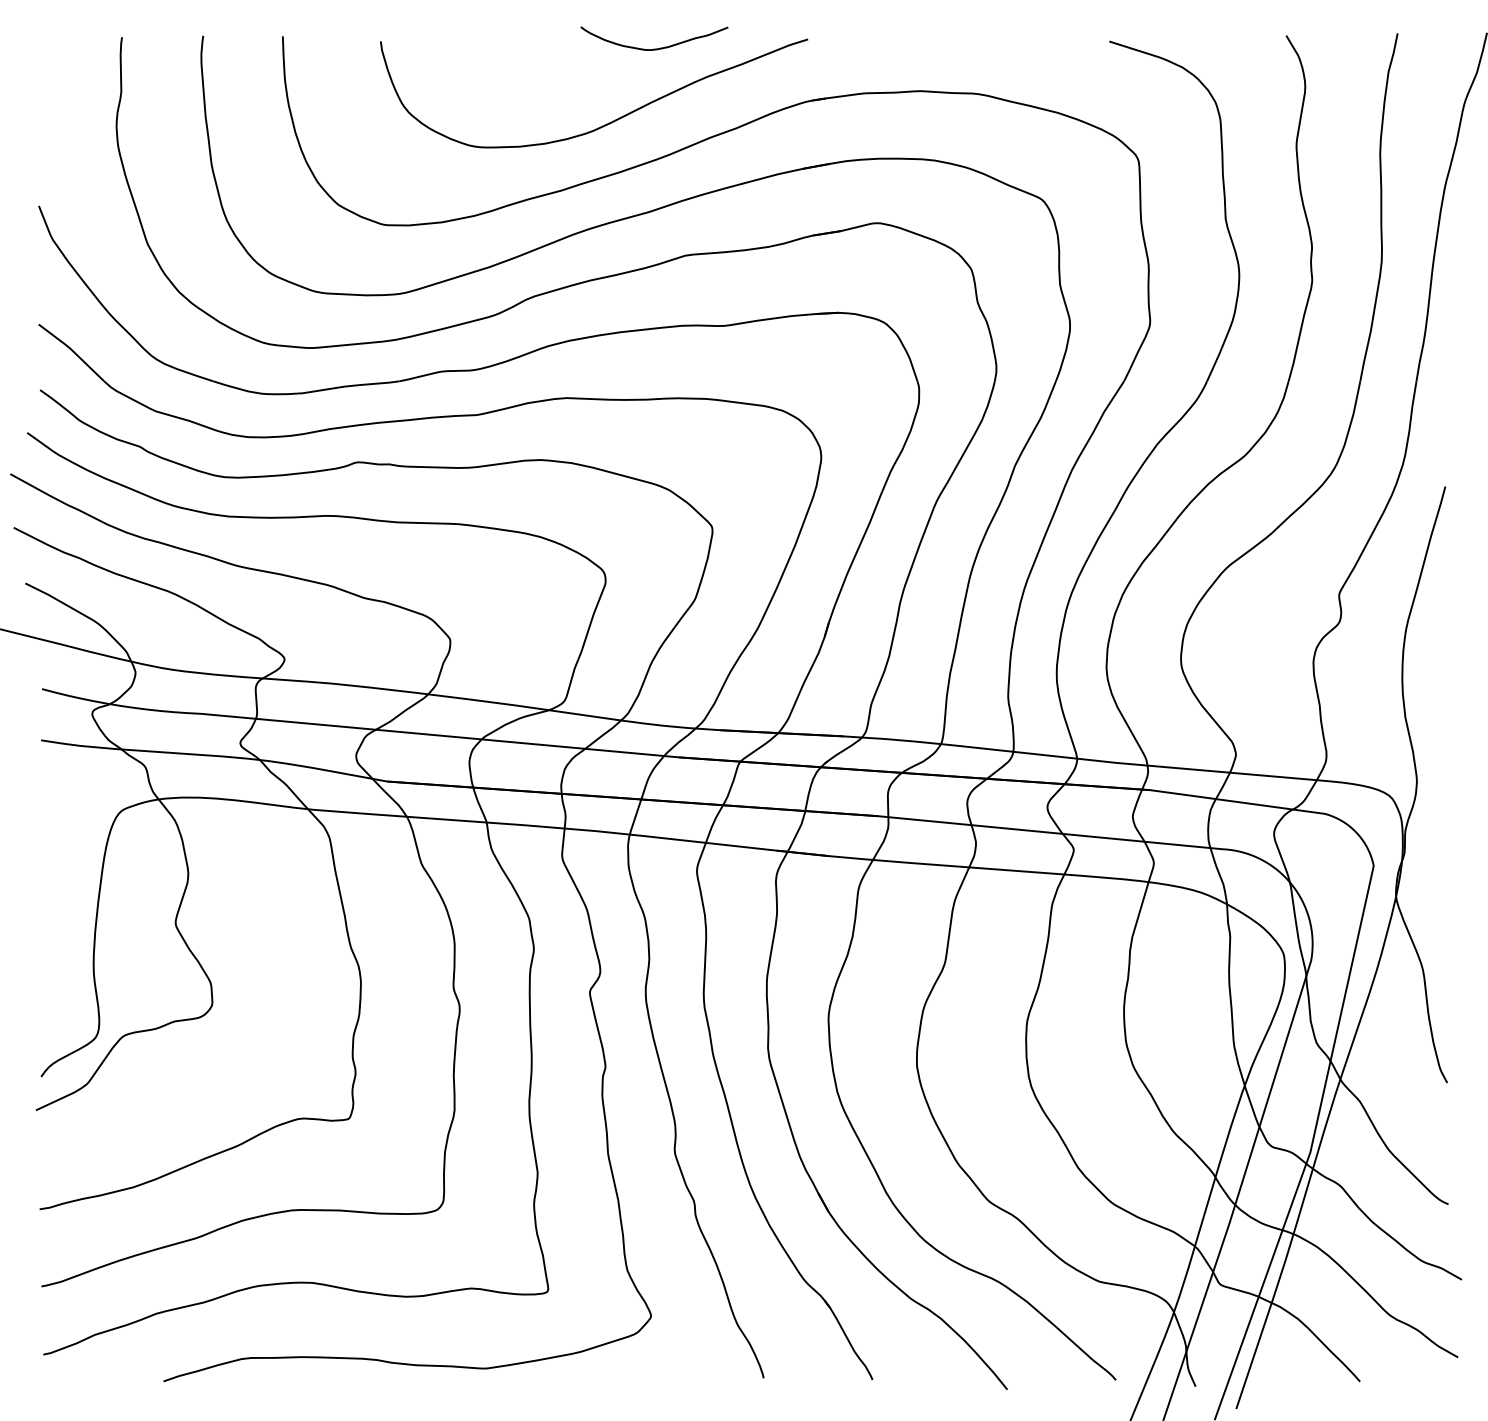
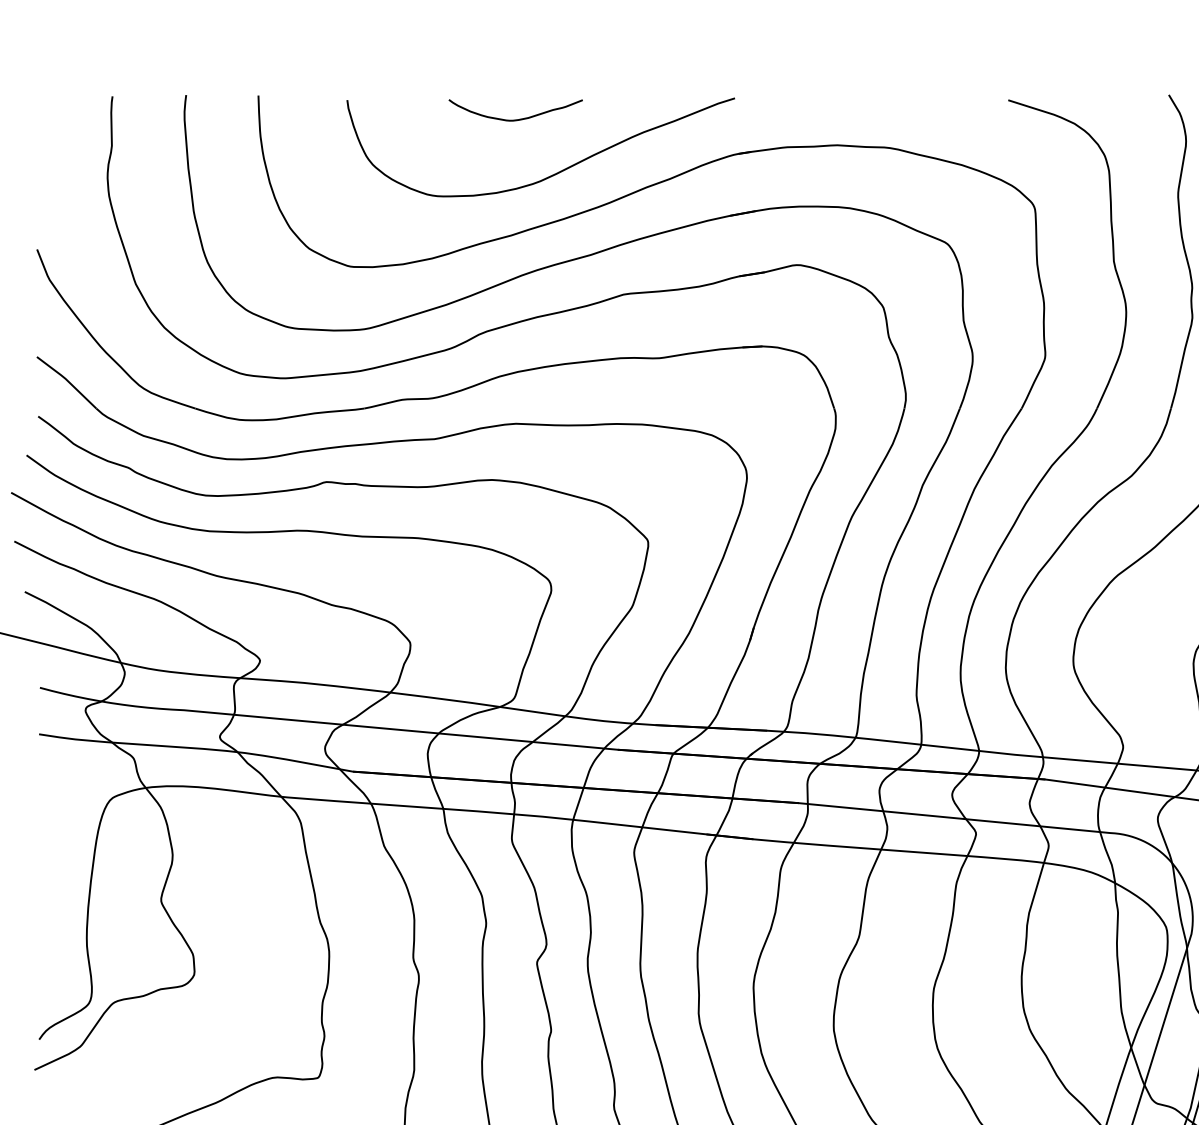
curve: (654, 48) -> (515, 119), moved

